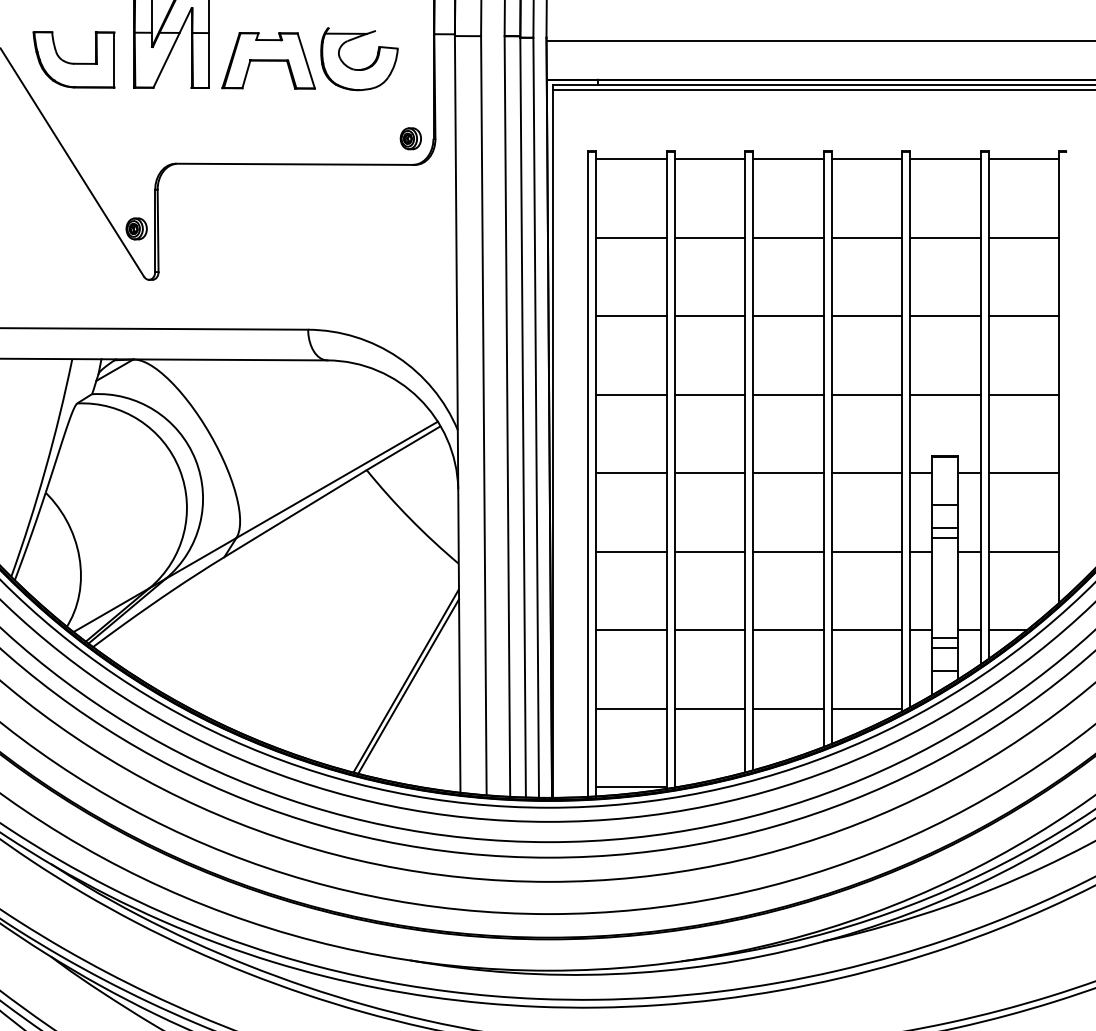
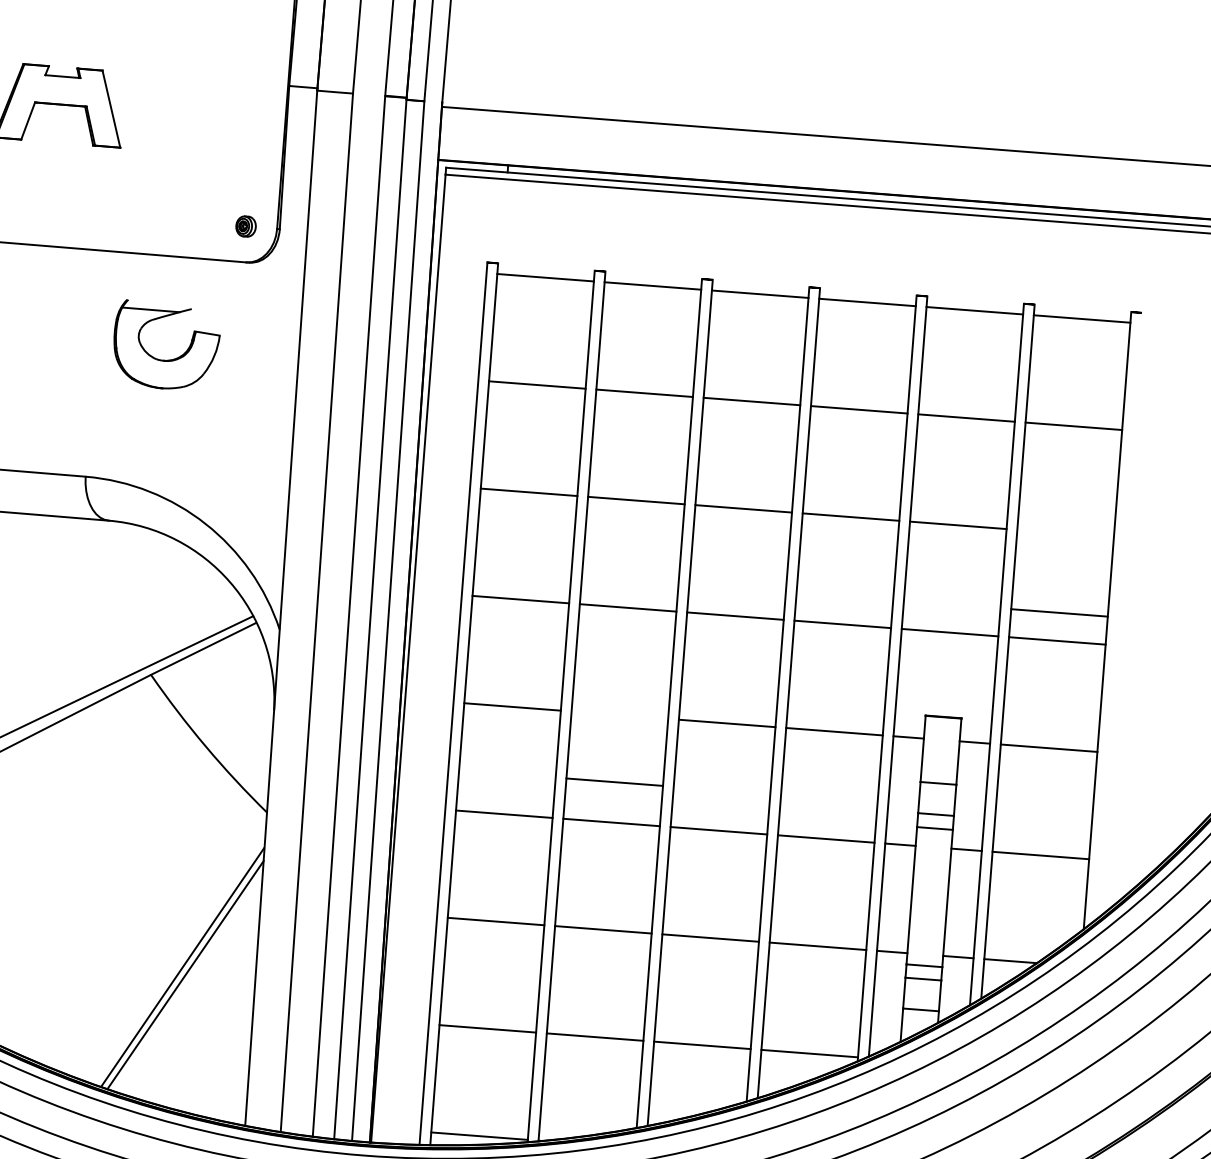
part: (361, 68) -> (168, 358), moved
part: (410, 138) -> (245, 226), size x0.7
line: (1023, 316) -> (1058, 613), moved
line: (709, 473) -> (614, 782), moved

